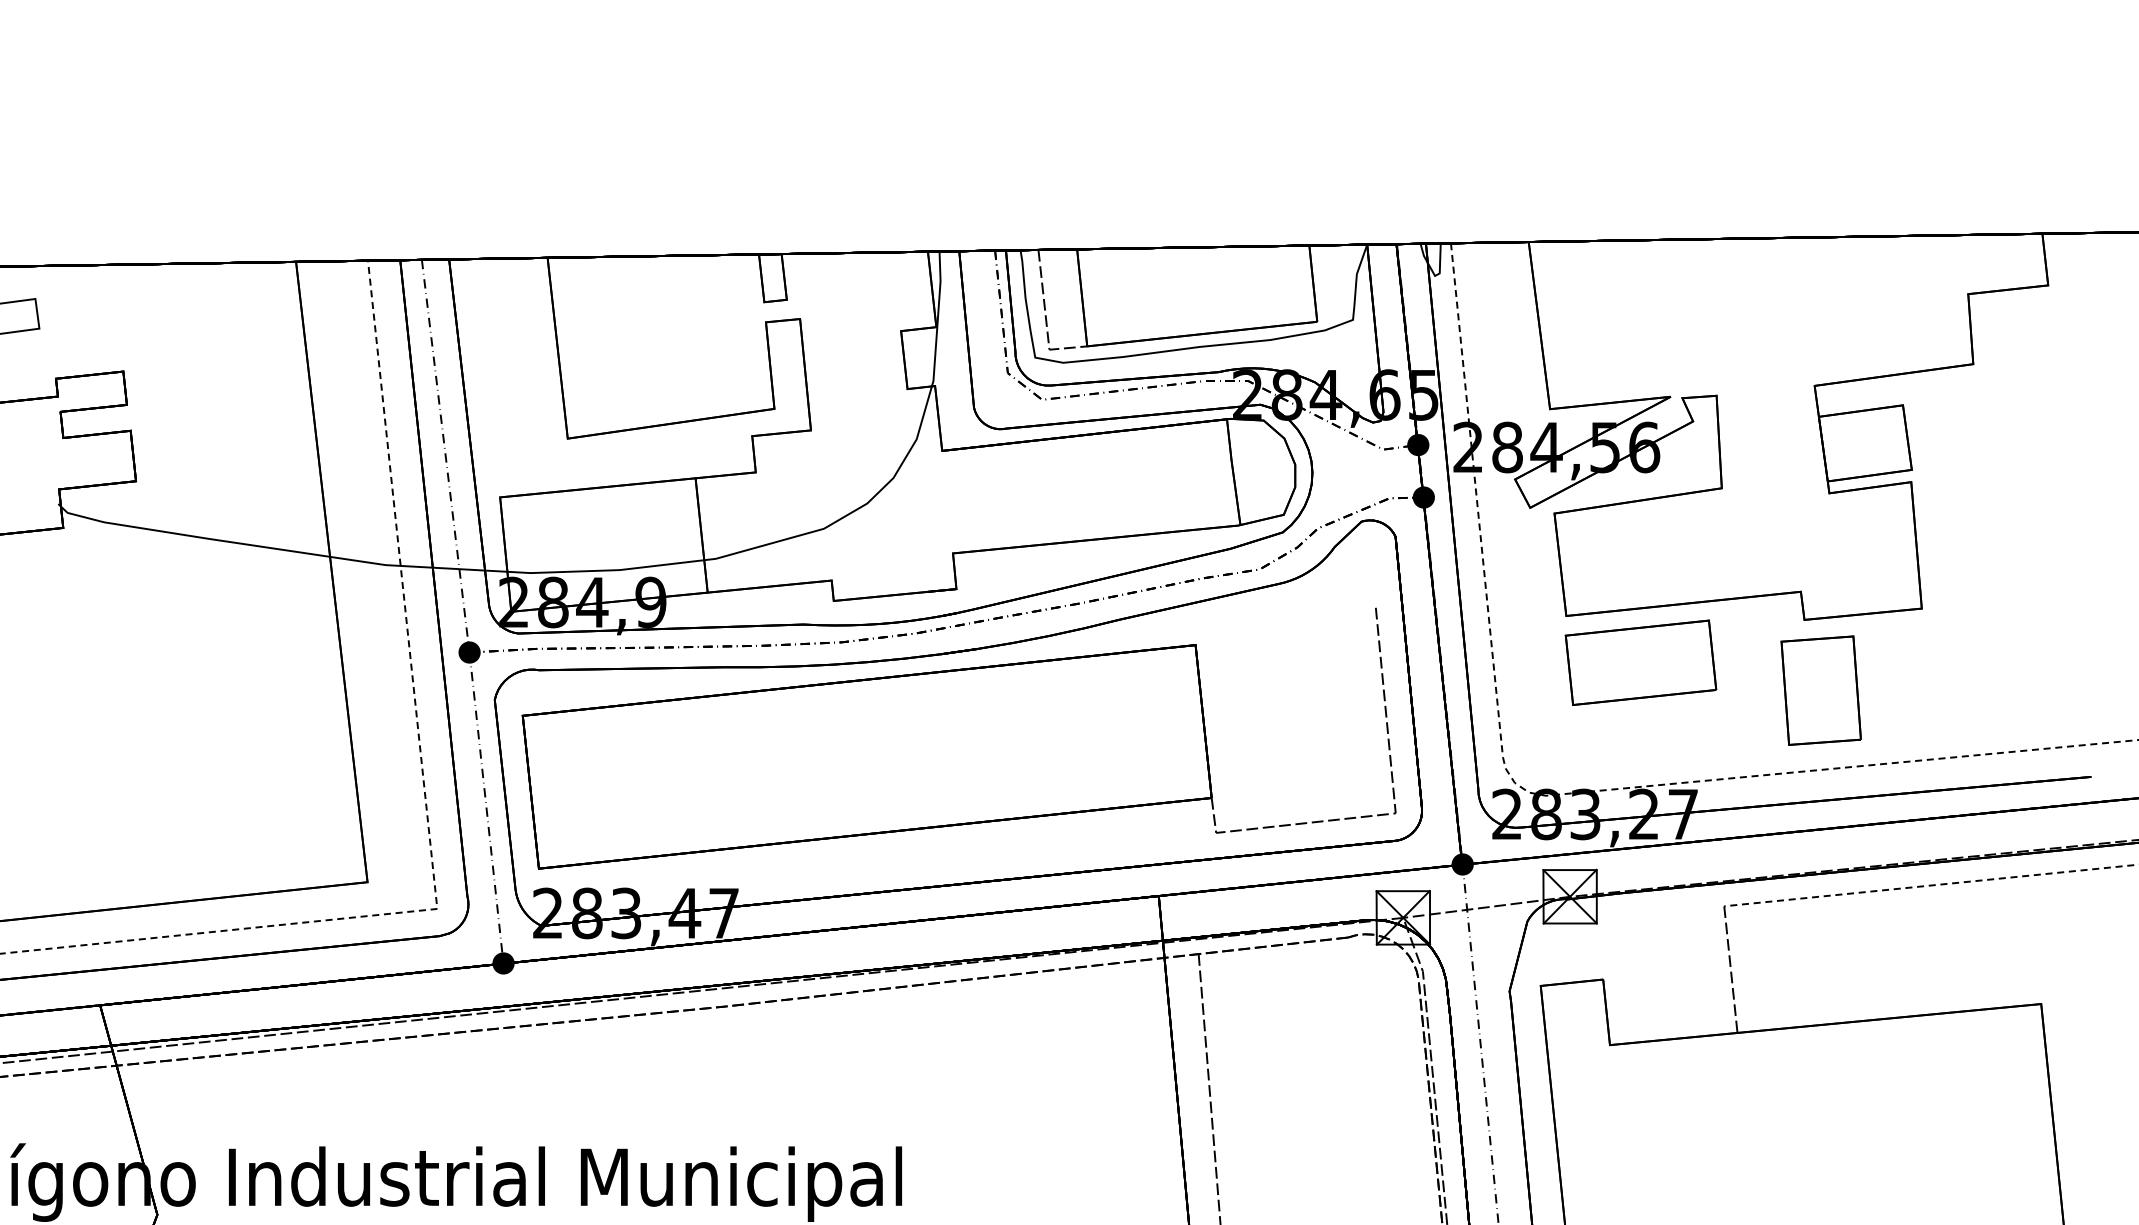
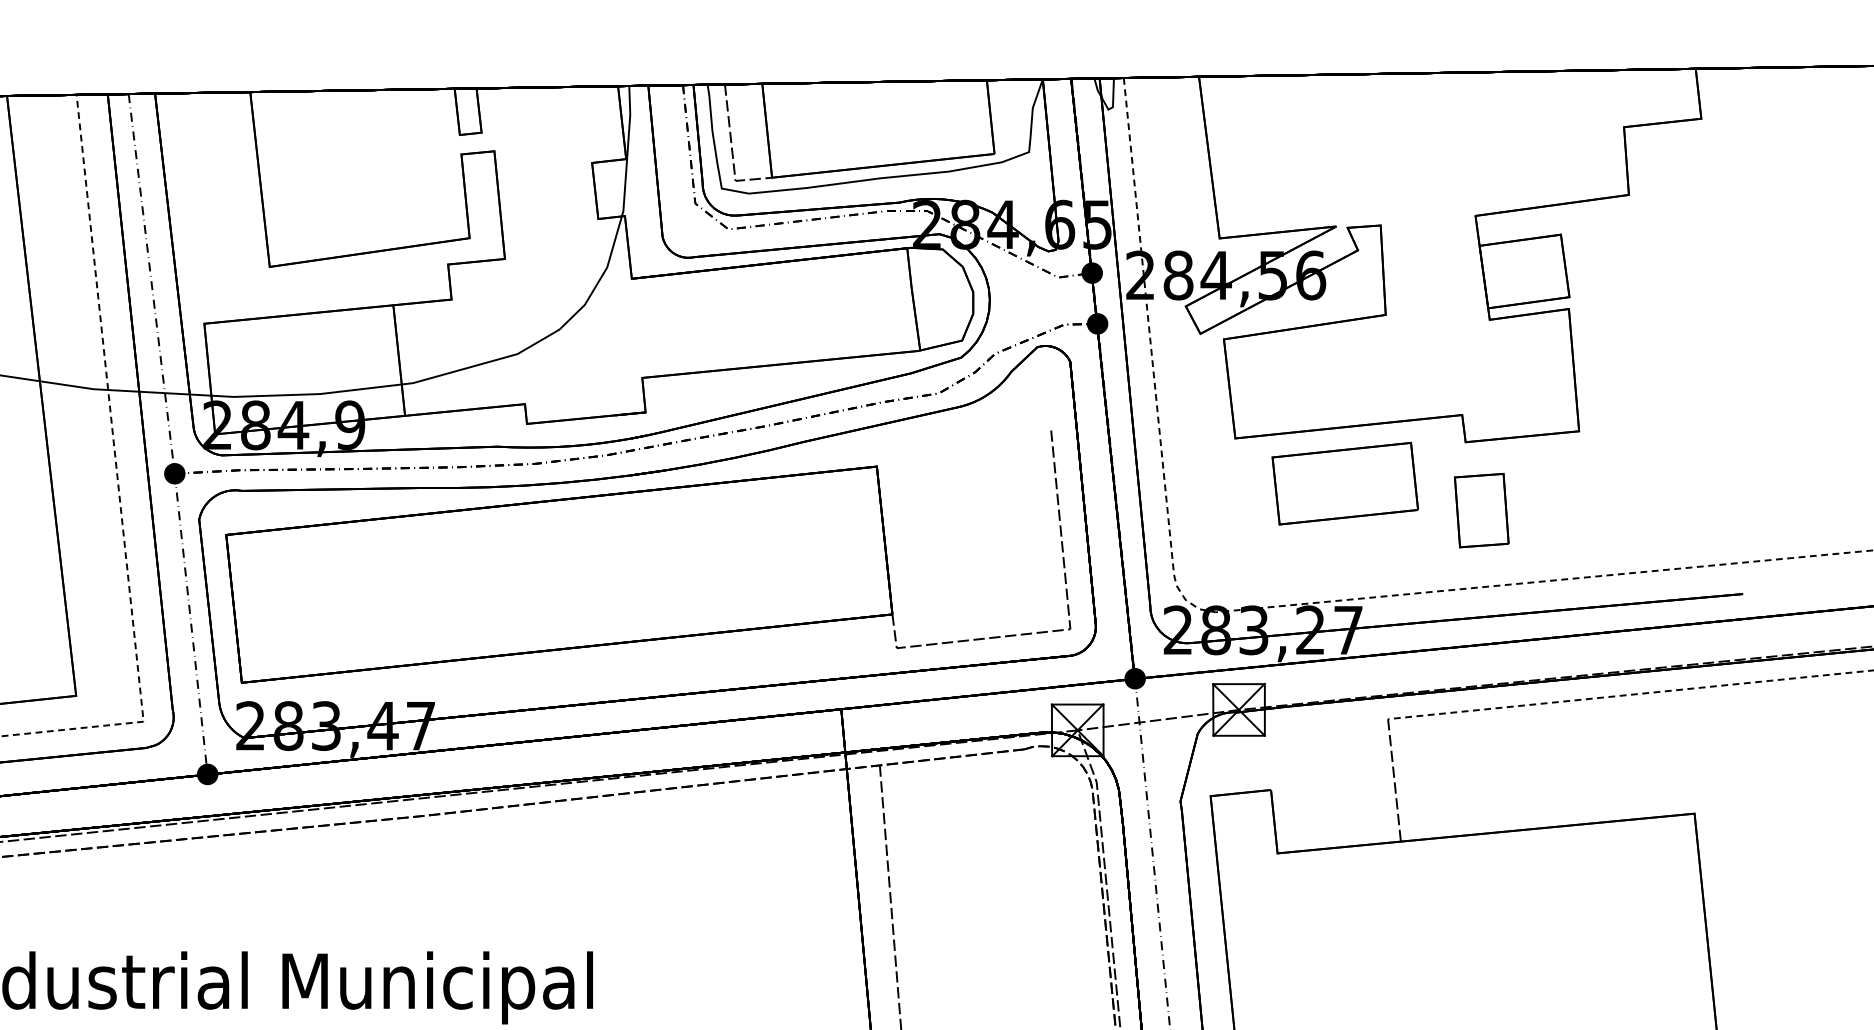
part: (1640, 662) -> (1344, 483), moved
part: (1820, 690) -> (1481, 510), size x0.7

